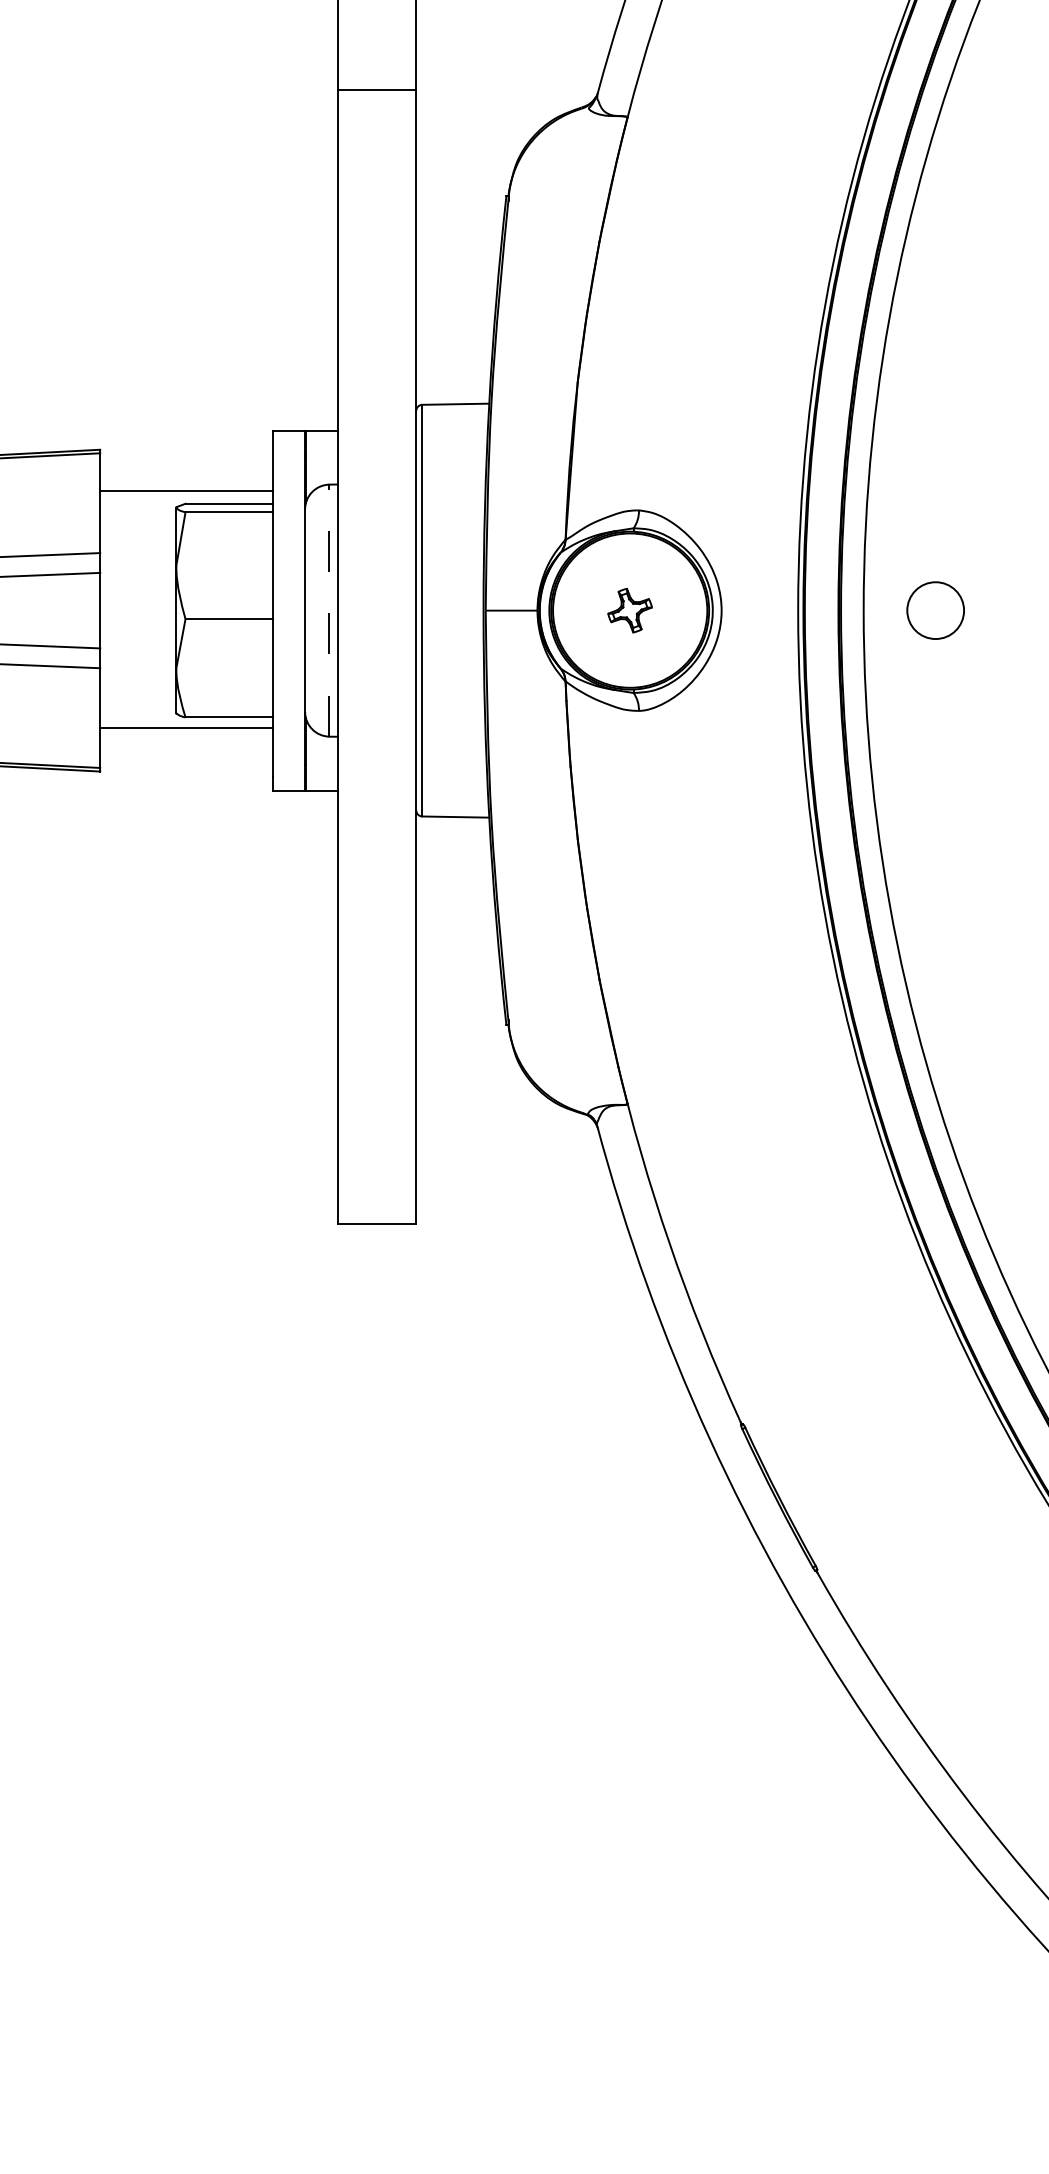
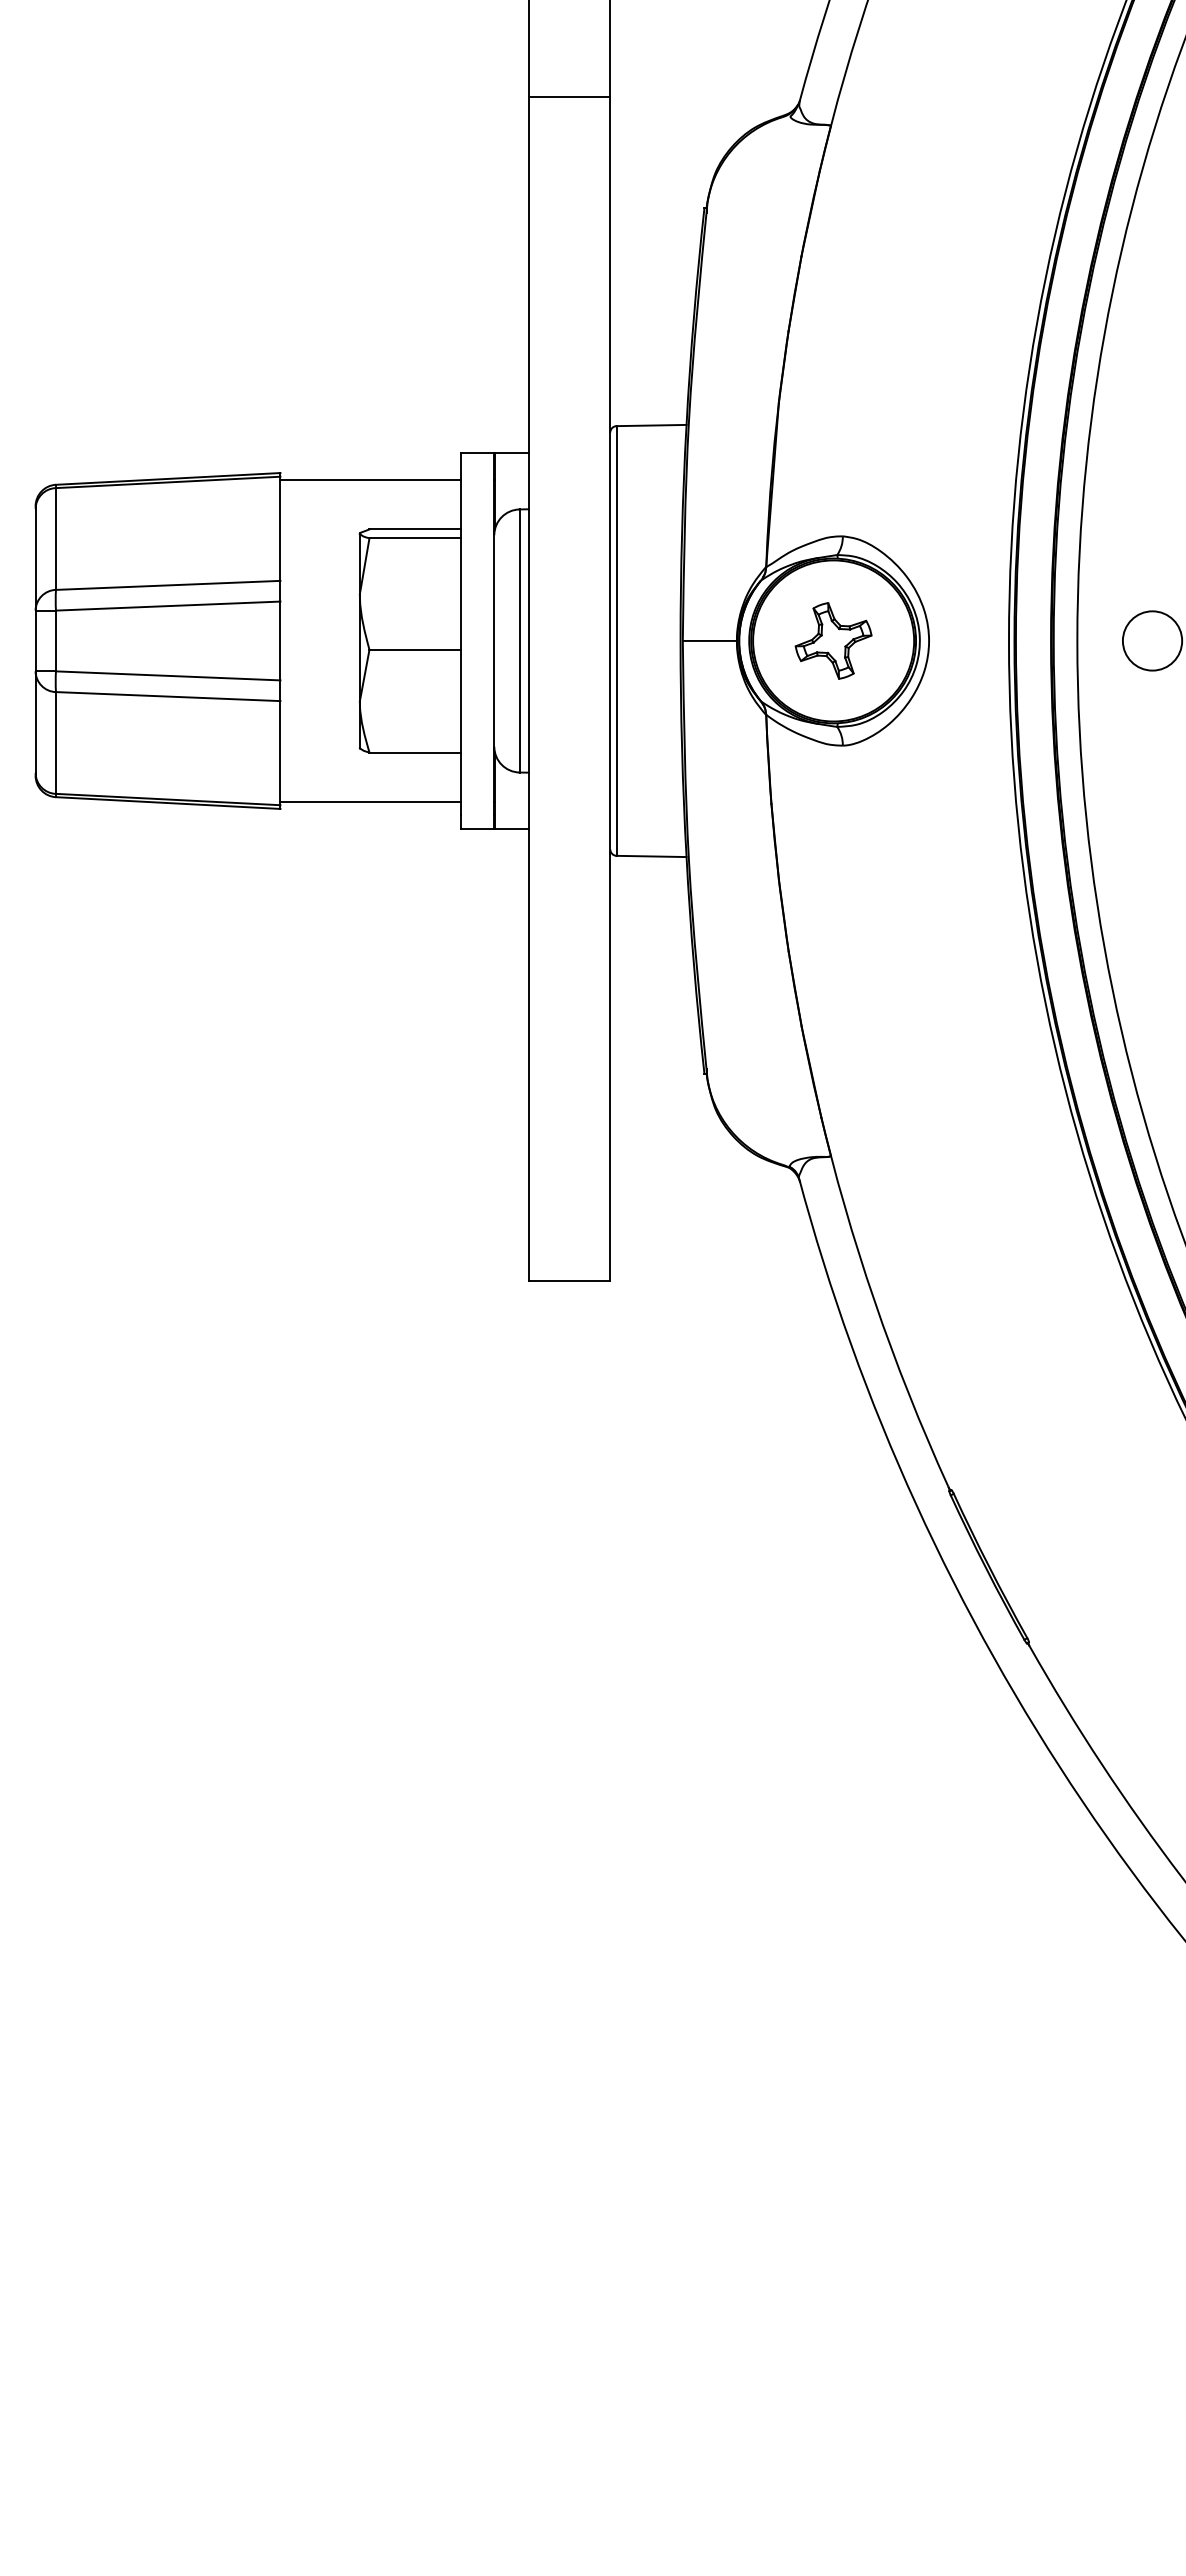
line: (186, 490) -> (370, 479), moved
part: (630, 610) -> (833, 640), size x1.67
line: (329, 611) -> (519, 641), dashed -> solid
line: (186, 728) -> (370, 802), moved

